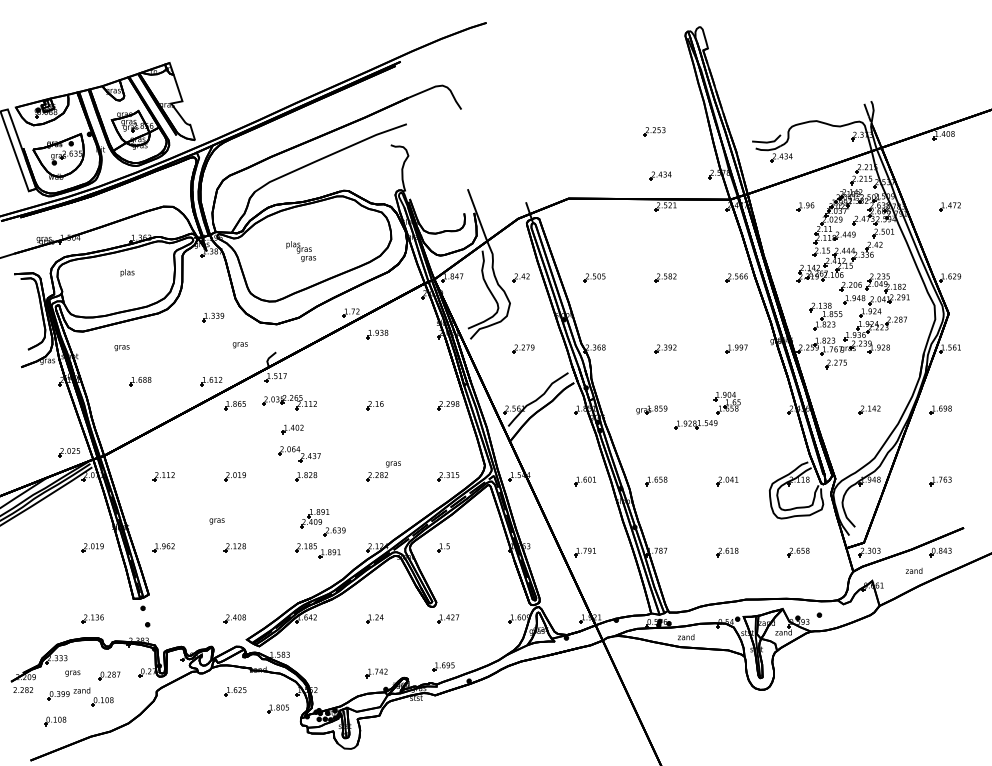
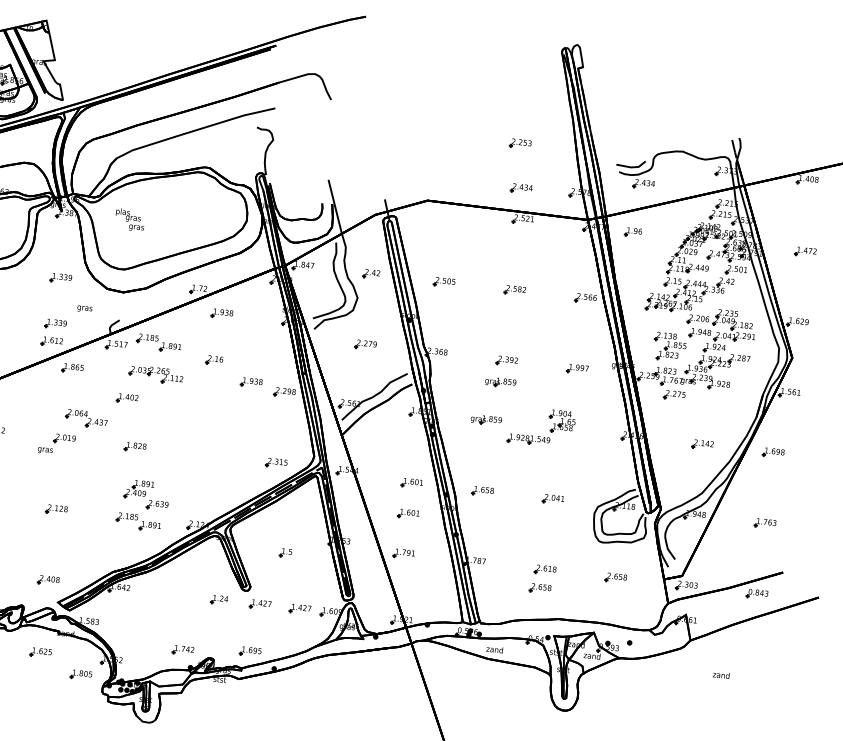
part: (805, 206) -> (633, 231), moved
text: (301, 251) -> (130, 219), moved
part: (213, 363) -> (56, 324), added
part: (317, 370) -> (158, 342), added
part: (661, 370) -> (500, 381), added
part: (414, 399) -> (251, 382), added
part: (289, 402) -> (156, 374), moved
part: (374, 405) -> (214, 360), moved
part: (299, 454) -> (86, 419), moved
part: (383, 471) -> (212, 450), removed
part: (584, 512) -> (407, 514), added
text: (216, 521) -> (44, 450), moved
part: (443, 547) -> (285, 552), moved
text: (913, 570) -> (720, 674), moved
part: (724, 571) -> (540, 588), added
part: (374, 618) -> (219, 599), moved
part: (488, 618) -> (300, 608), added

